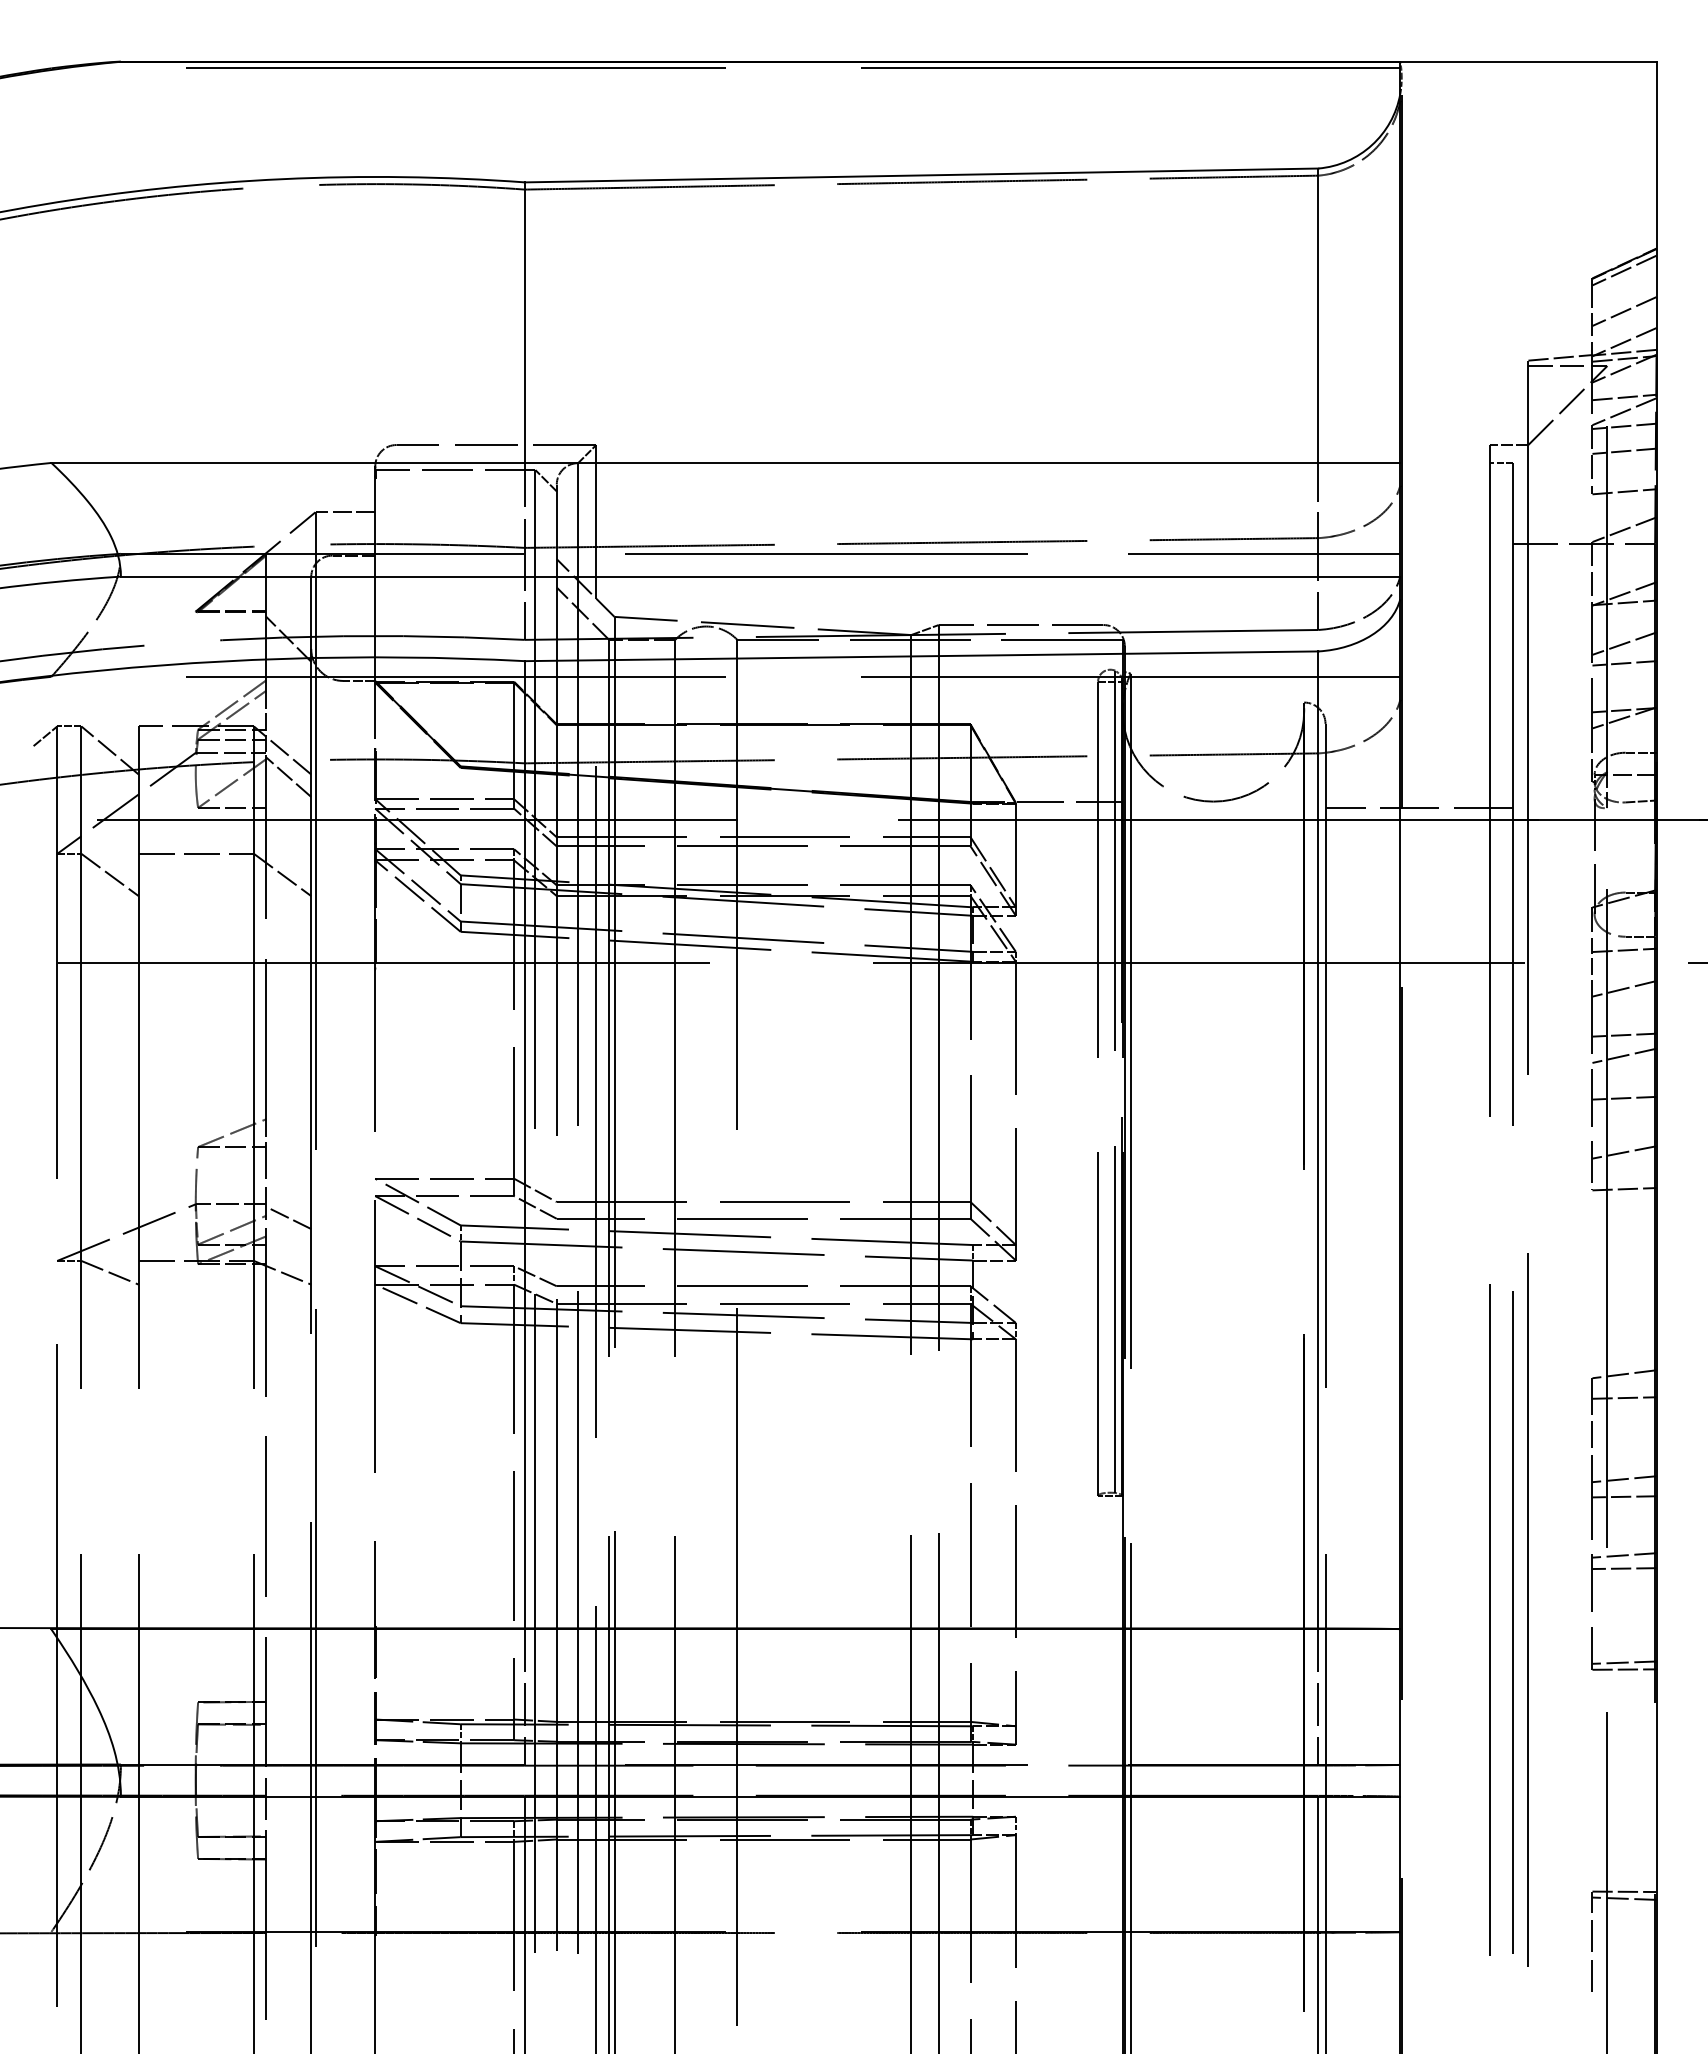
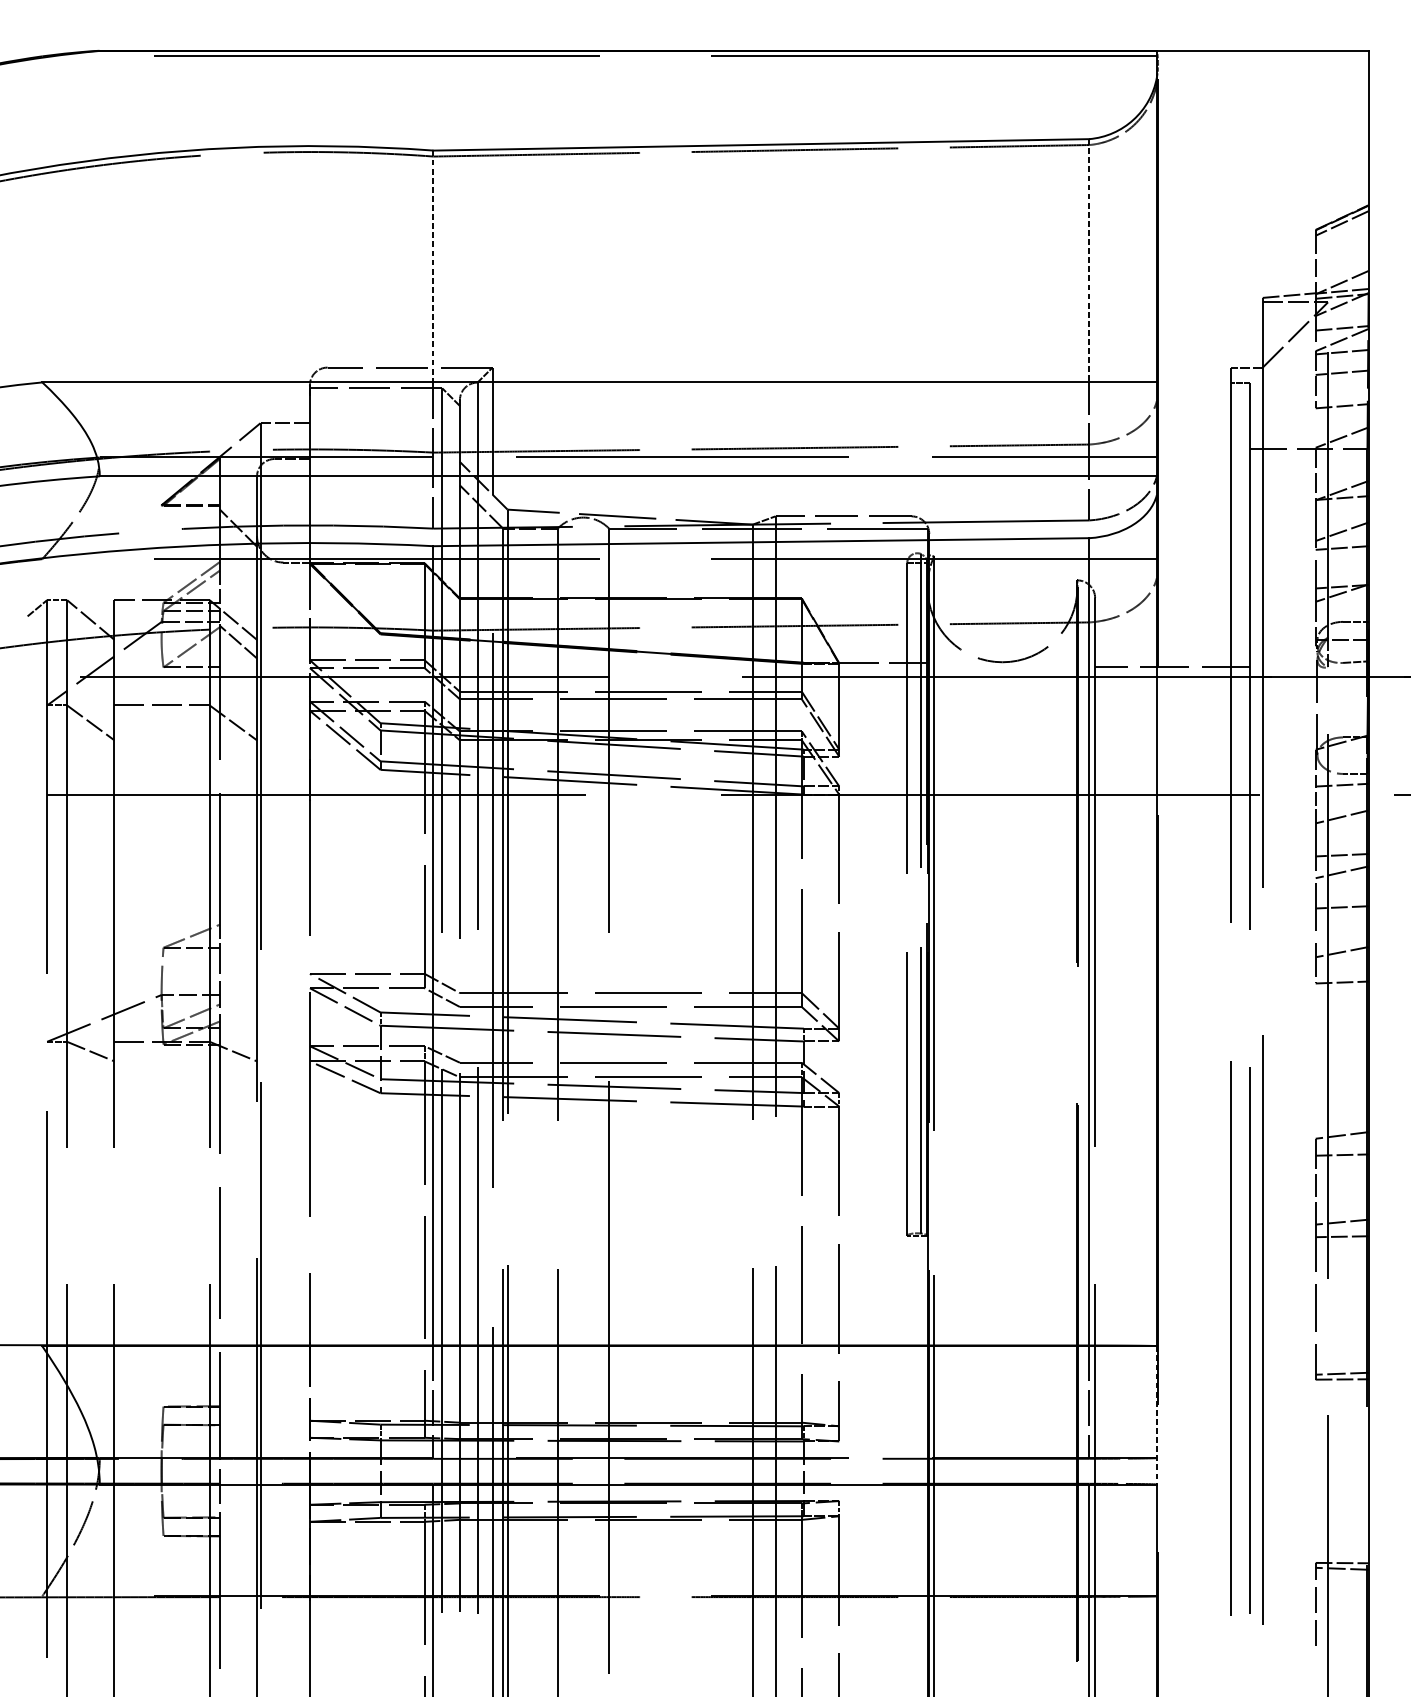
line: (1624, 311) -> (1342, 257), removed
line: (1318, 316) -> (1089, 261), solid -> dashed
line: (524, 323) -> (433, 267), solid -> dashed
line: (288, 1217) -> (238, 1005), removed
line: (1624, 1555) -> (1342, 1285), removed
line: (1624, 1568) -> (1342, 1295), removed
line: (1400, 1713) -> (1157, 1415), solid -> dashed

